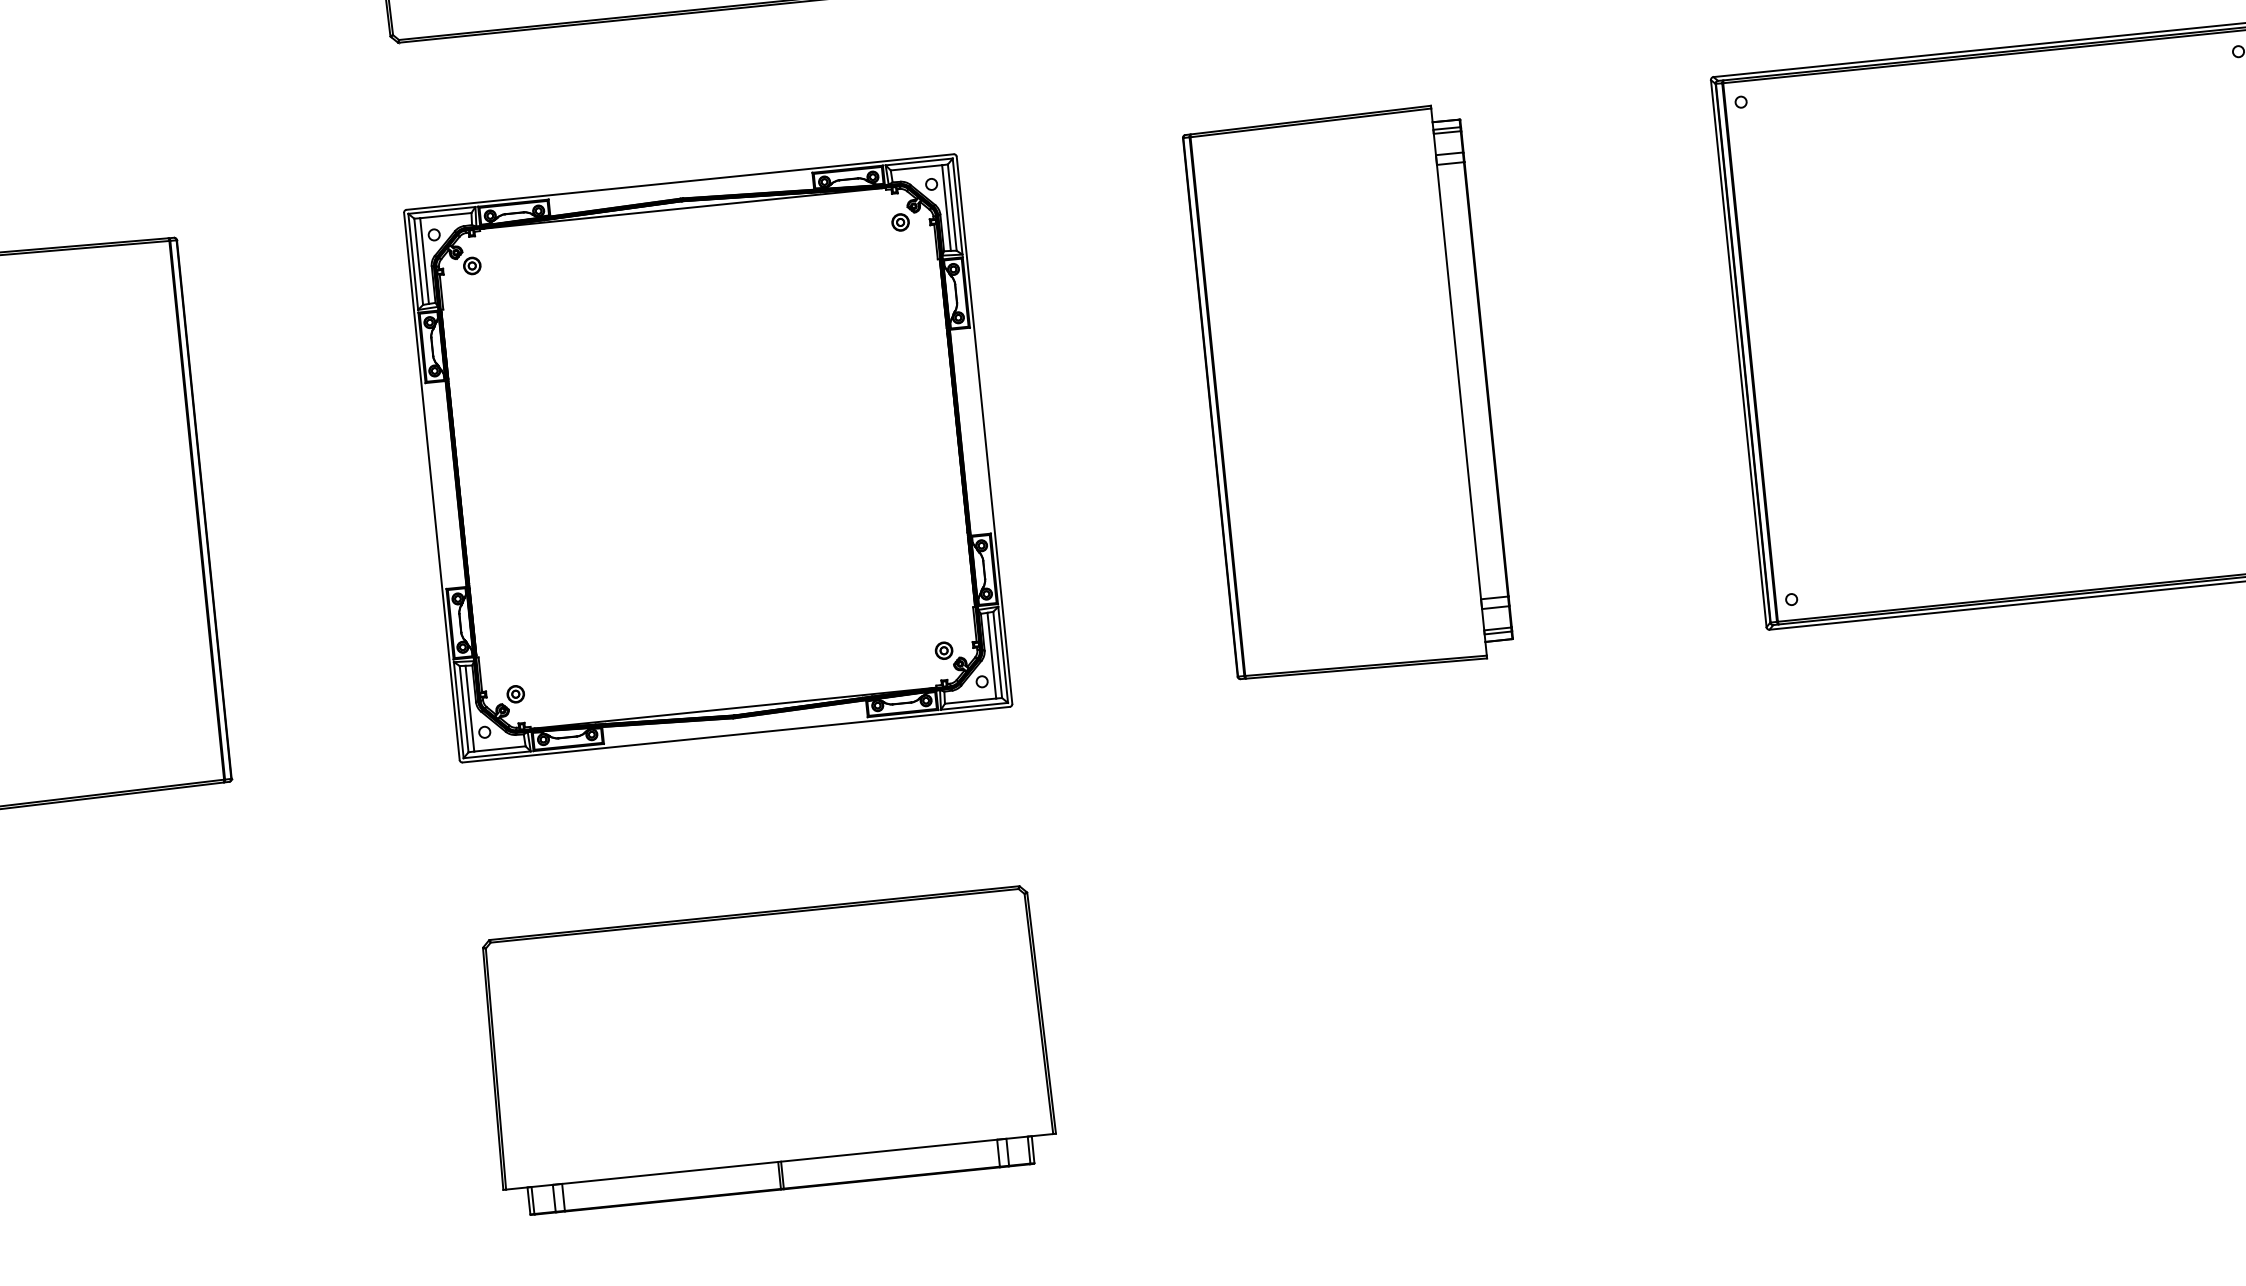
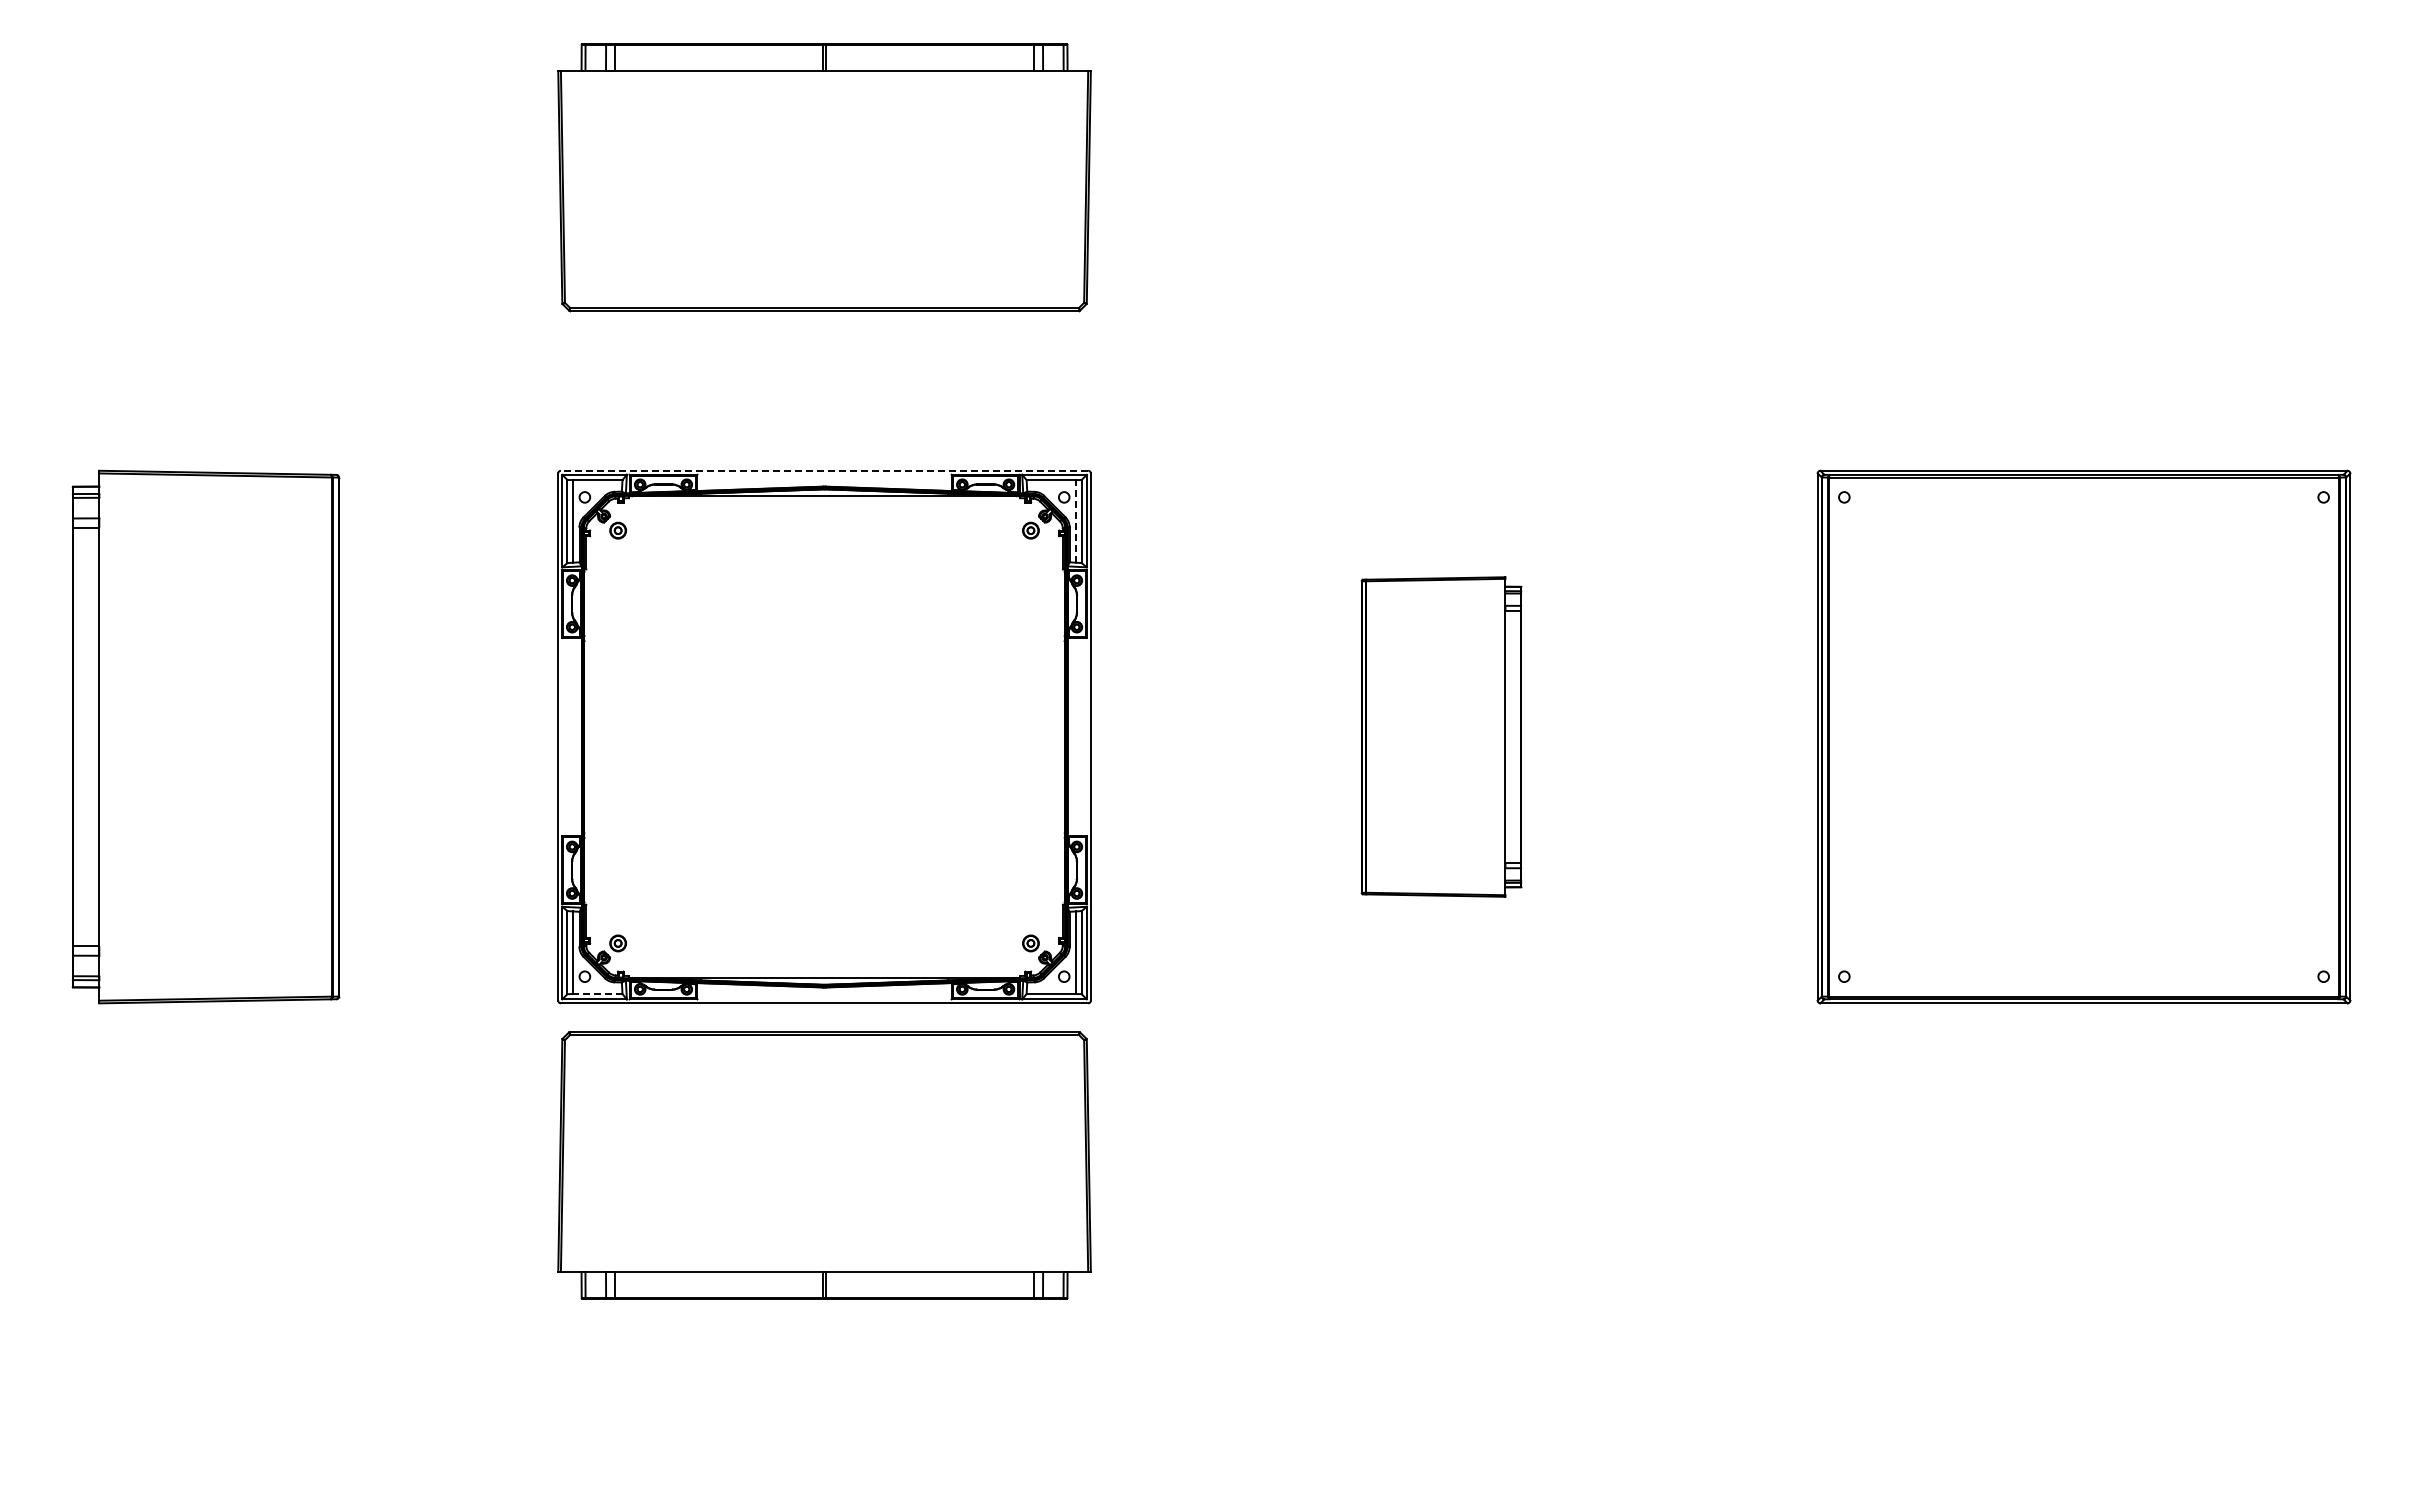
line: (680, 181) -> (824, 470), solid -> dashed
line: (946, 207) -> (1076, 520), solid -> dashed
part: (1348, 392) -> (1441, 736), size x0.6
line: (499, 749) -> (597, 994), solid -> dashed
part: (768, 1051) -> (824, 1165), moved

